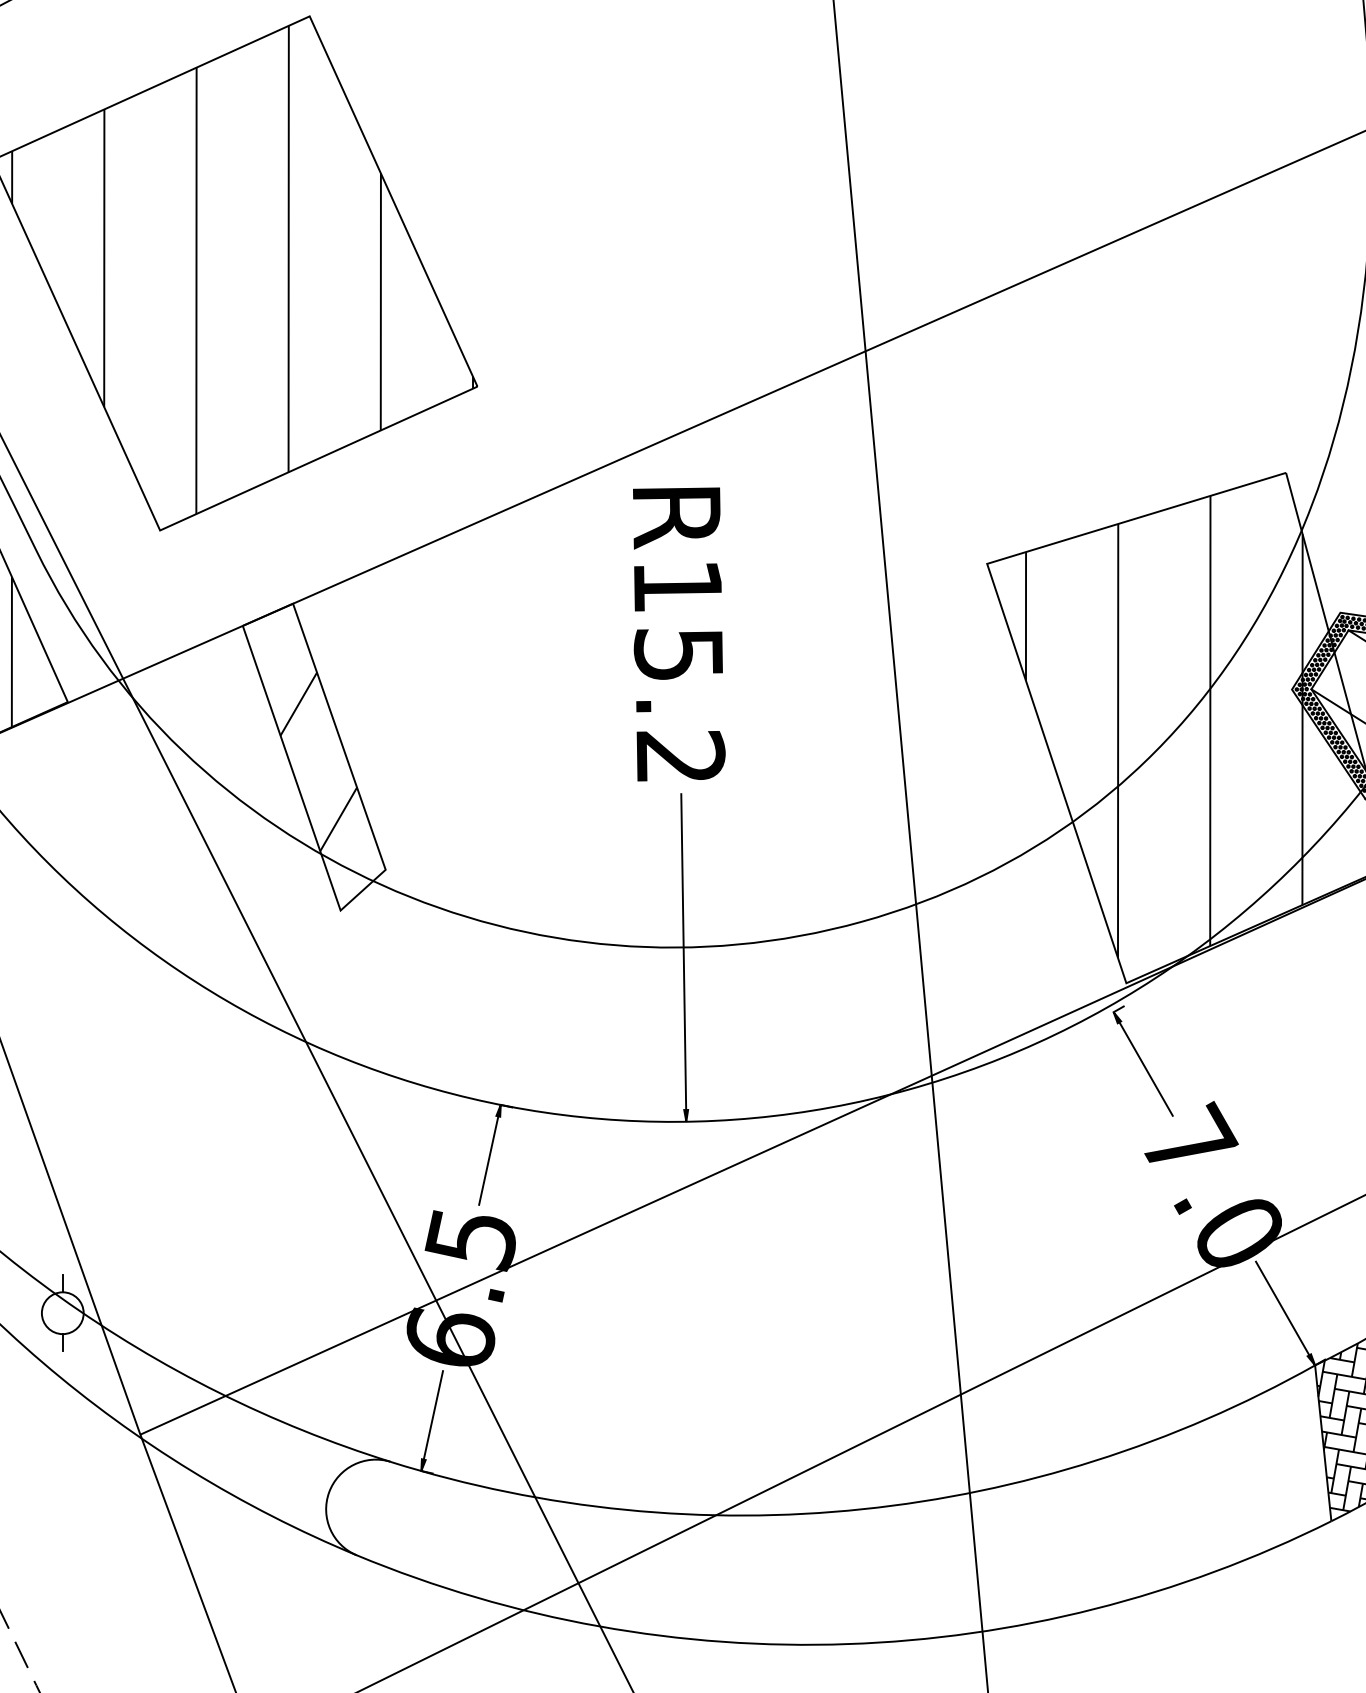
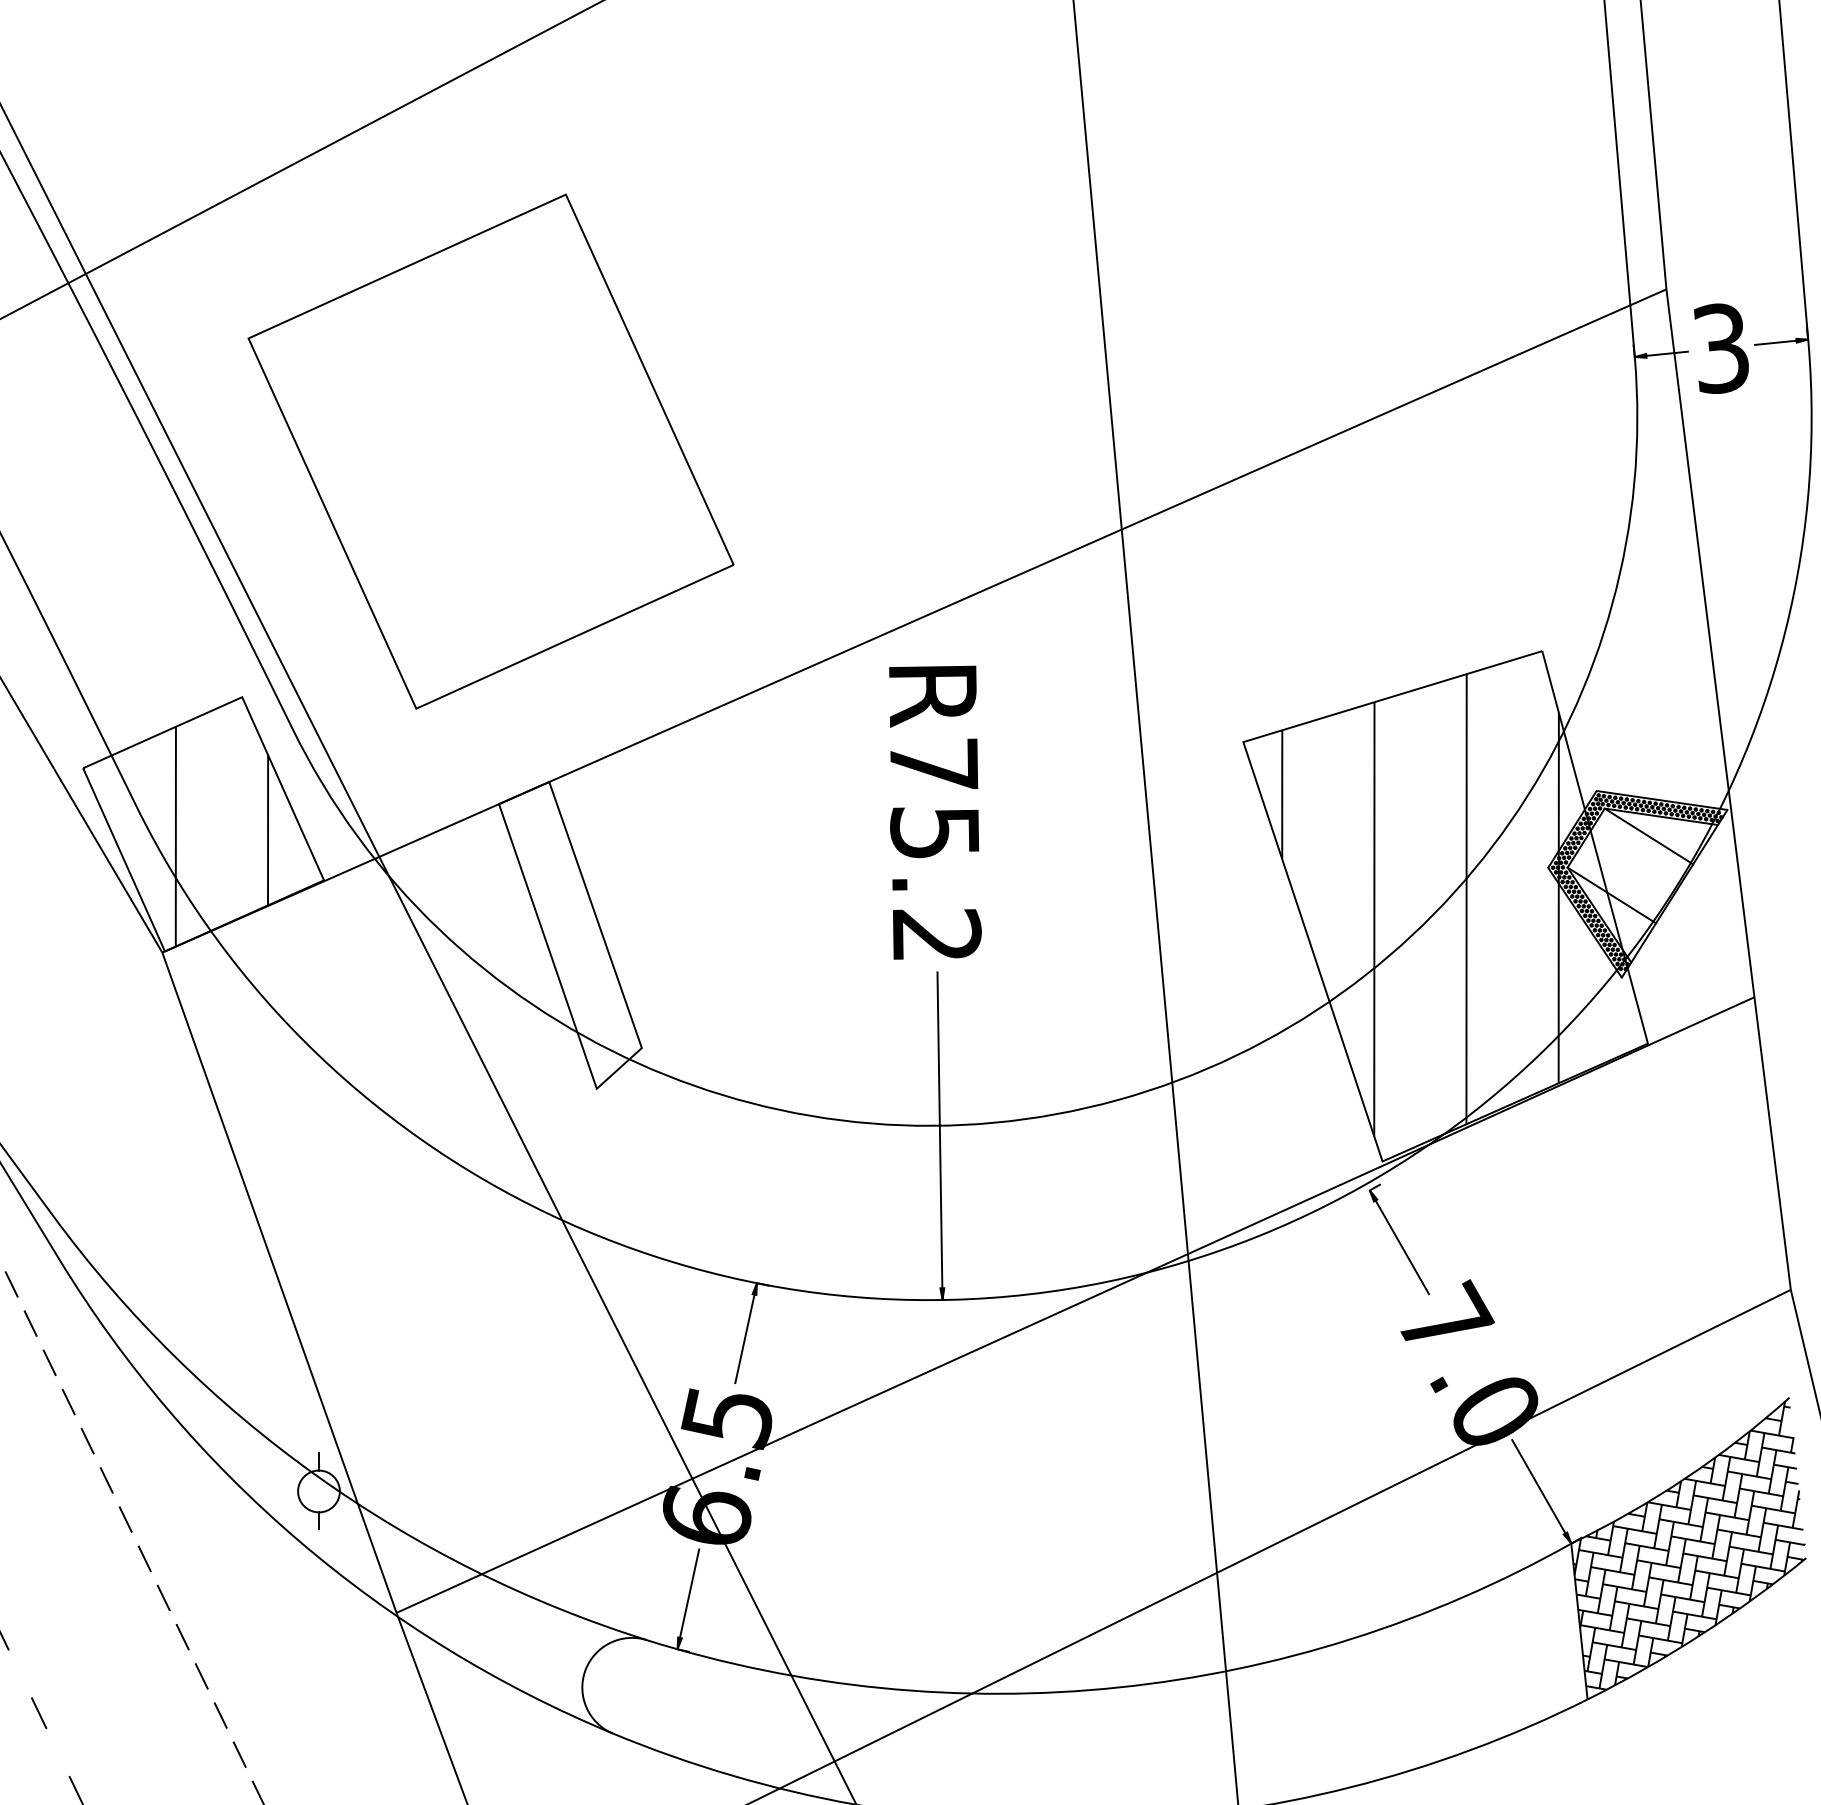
hatch: (242, 270) -> (498, 448), removed
text: (678, 585) -> (934, 763), R15.2 -> R75.2
hatch: (318, 761) -> (574, 939), removed

